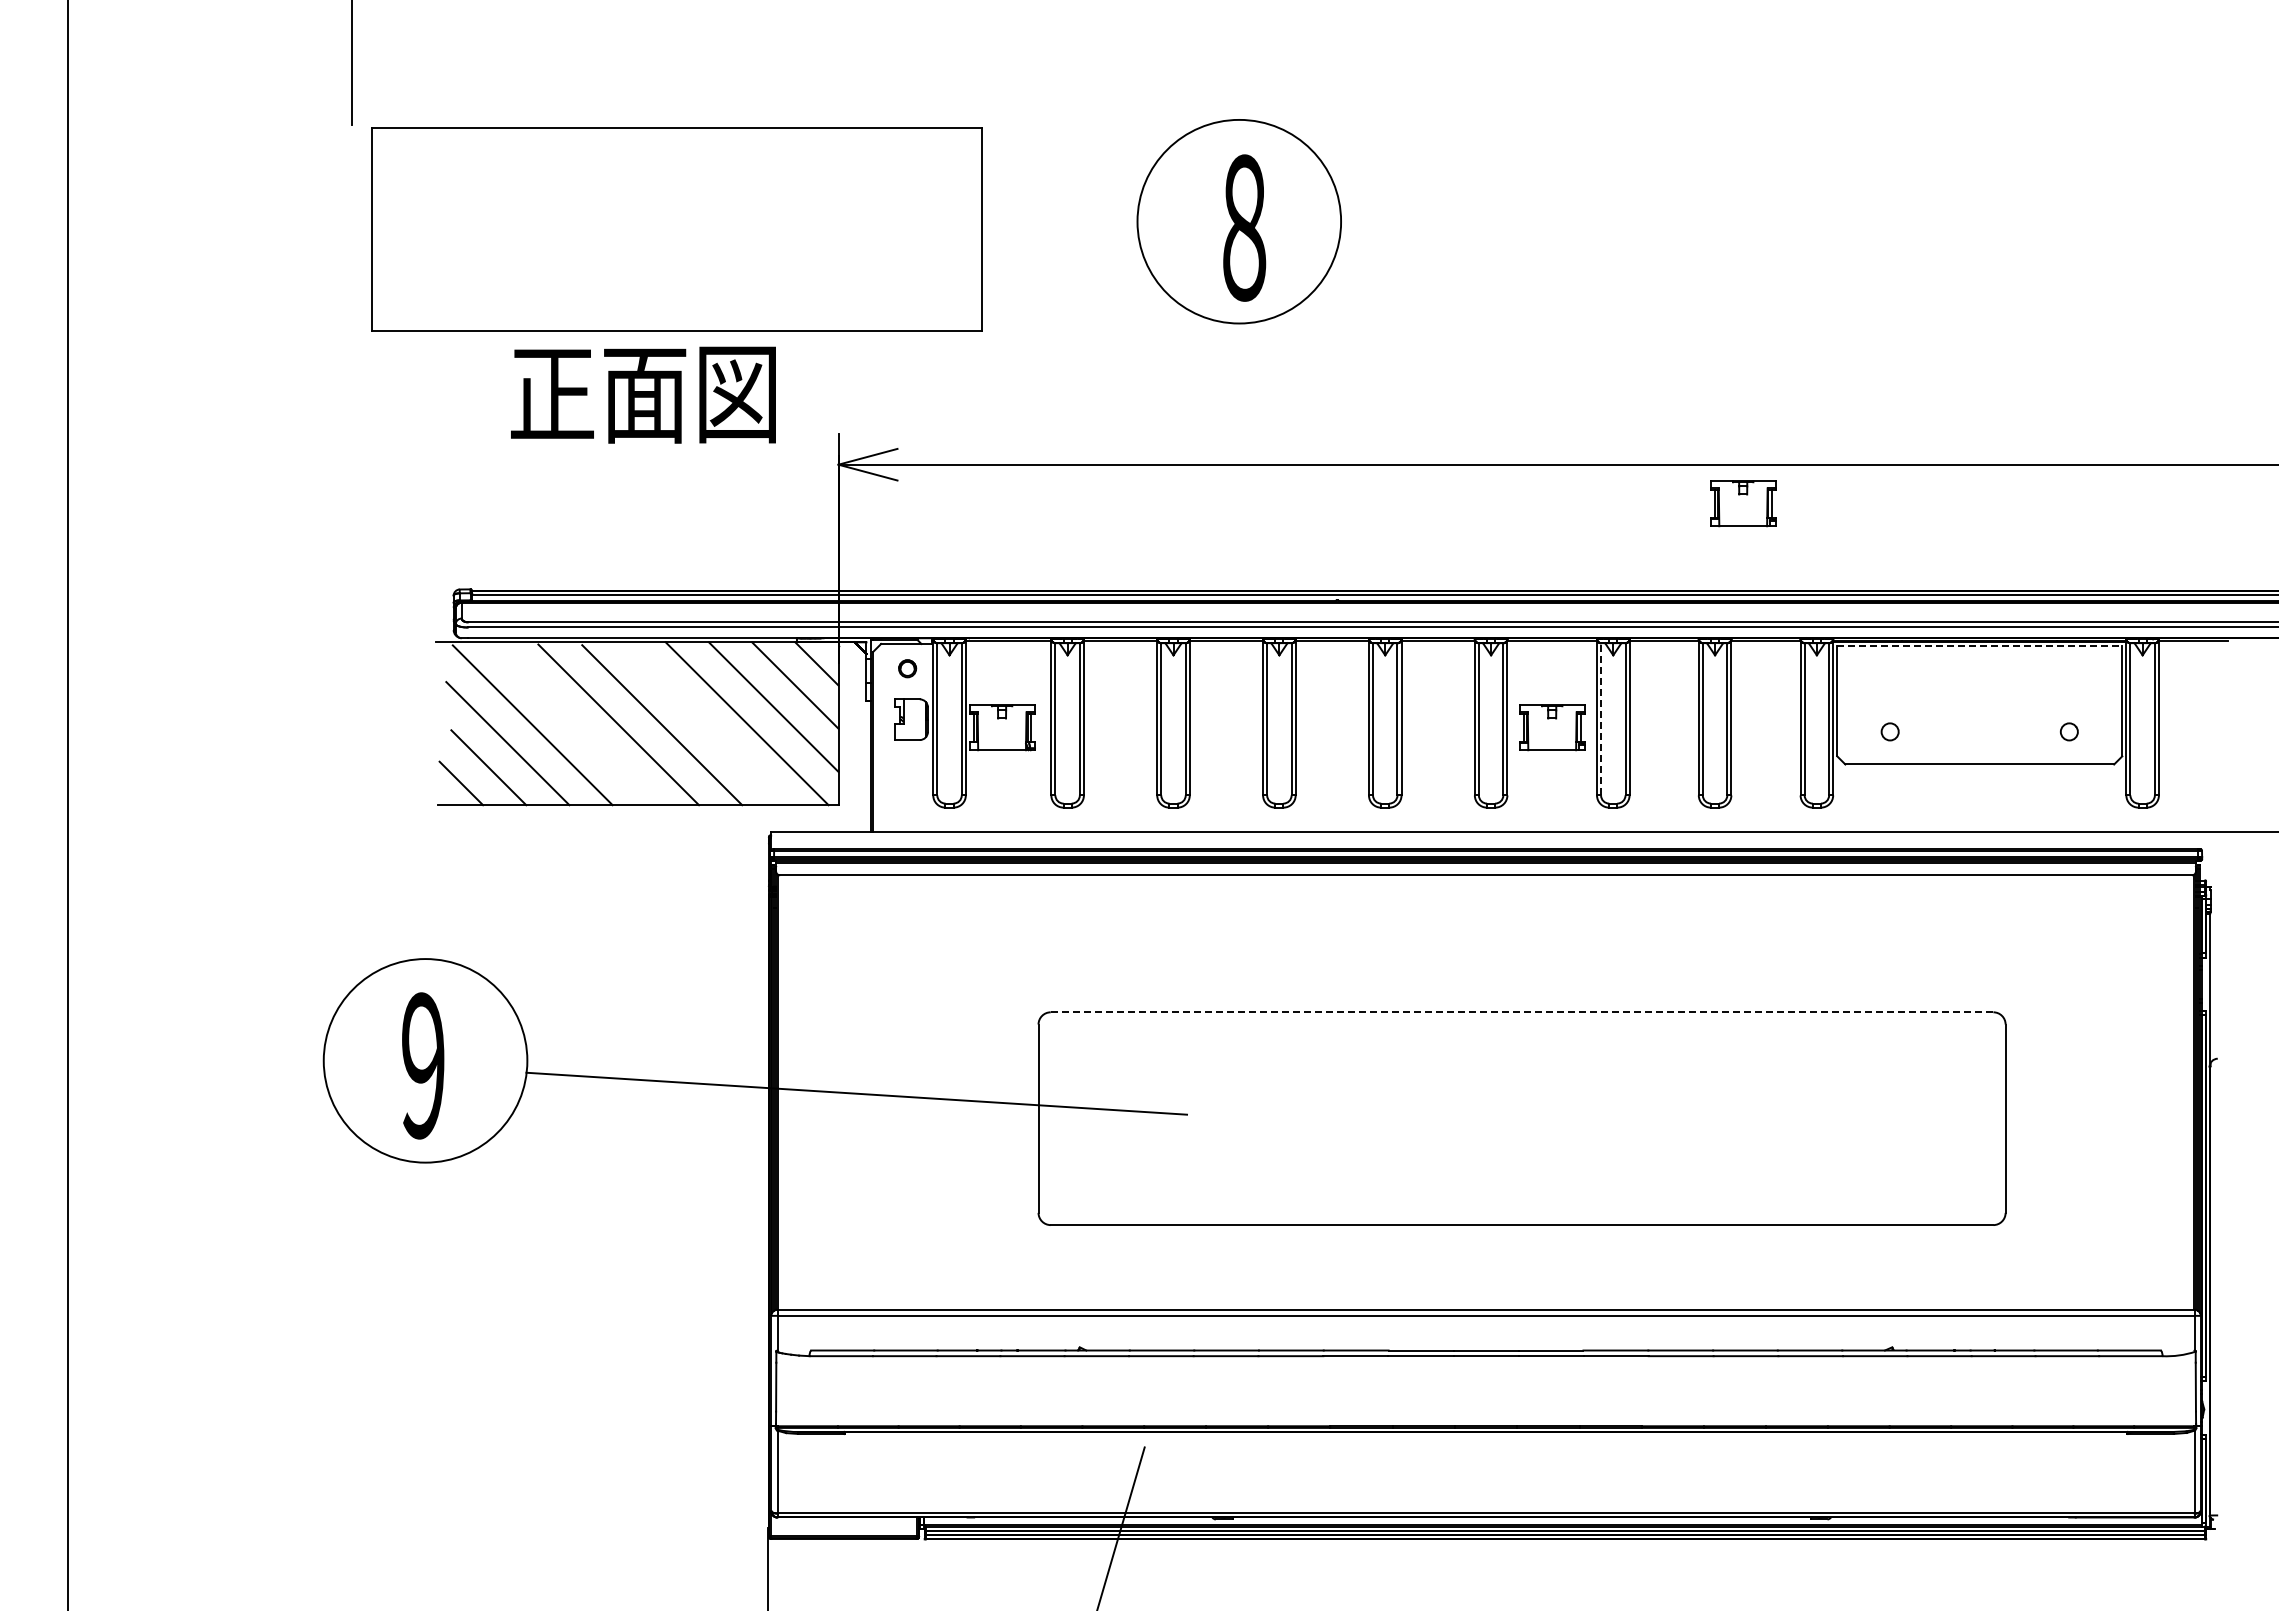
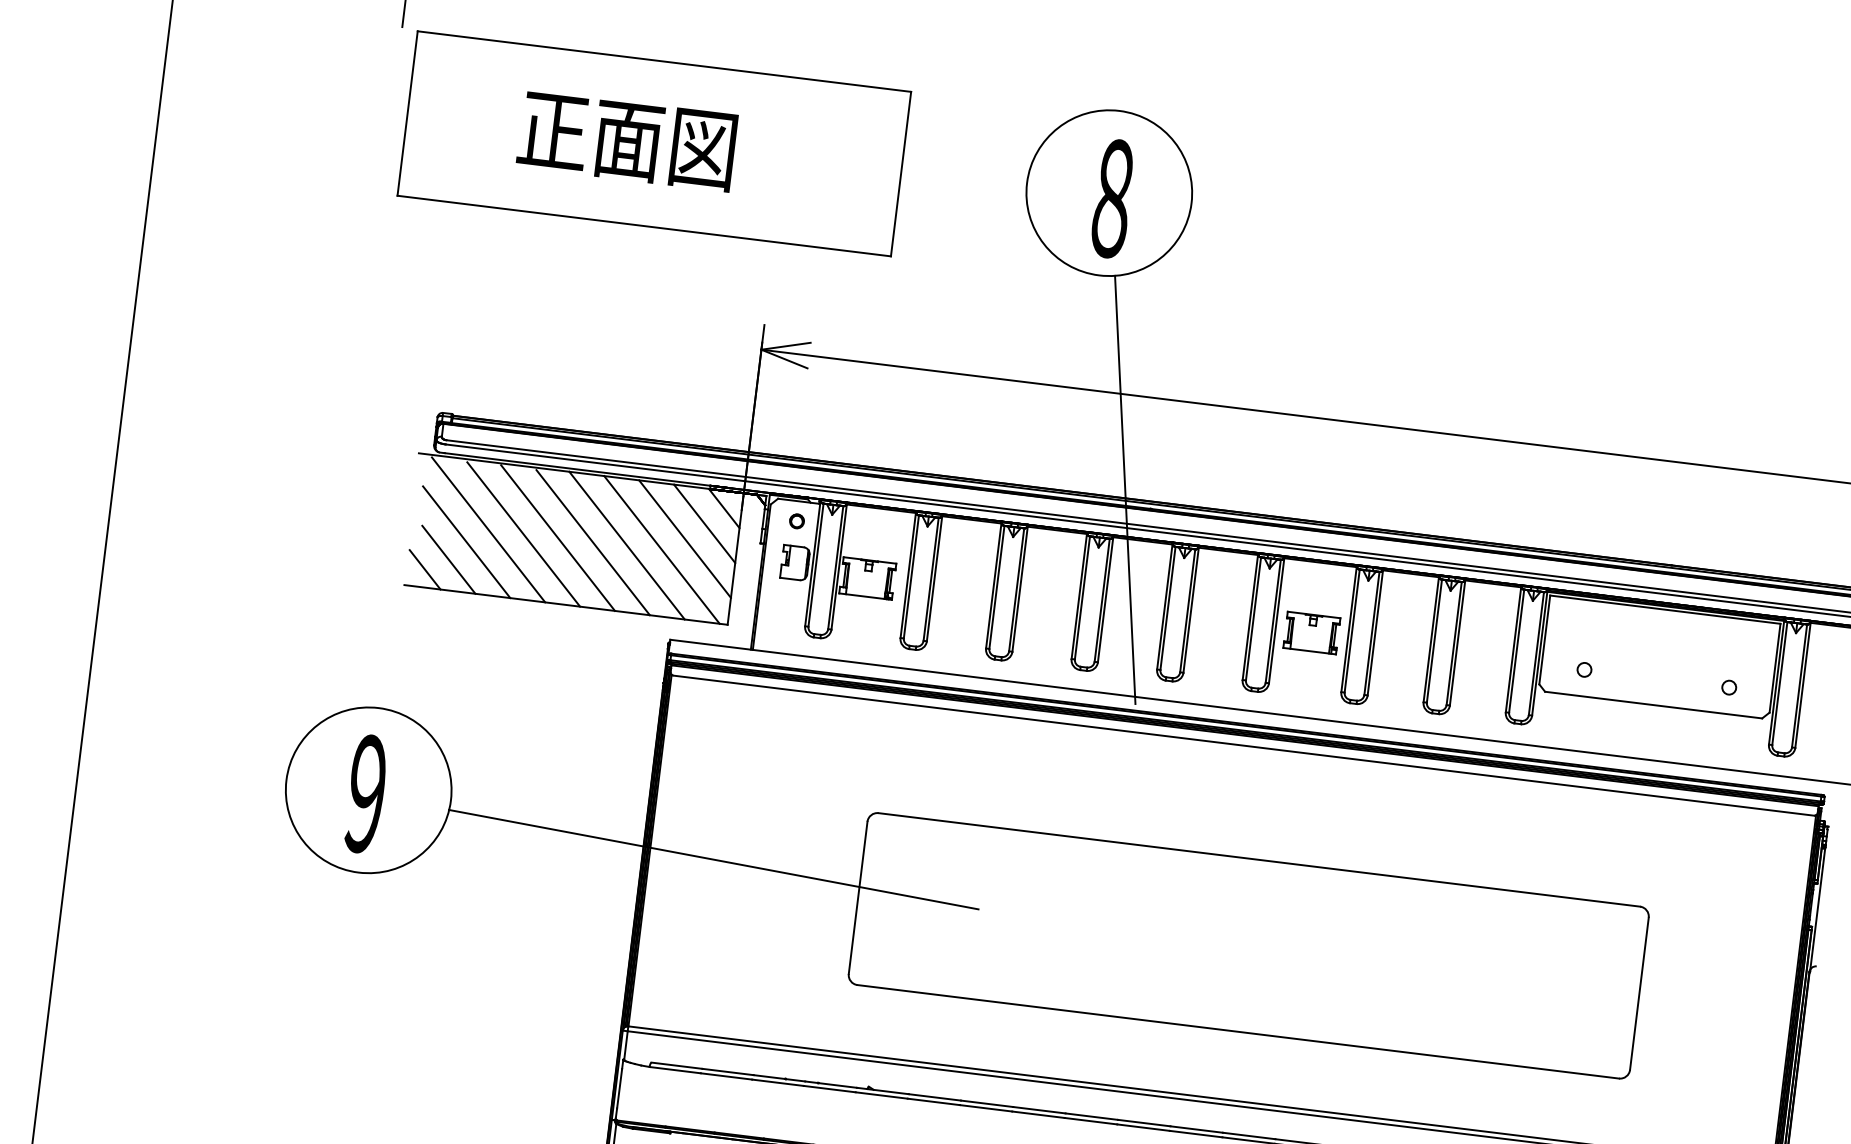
text: (643, 394) -> (627, 140), moved
part: (1743, 503) -> (1488, 470), removed
line: (1302, 580) -> (1124, 489), added
line: (1979, 646) -> (1665, 609), dashed -> solid
line: (1601, 718) -> (1352, 630), dashed -> solid
line: (703, 723) -> (626, 545), added
line: (575, 725) -> (523, 534), added
line: (1522, 1012) -> (1259, 860), dashed -> solid

